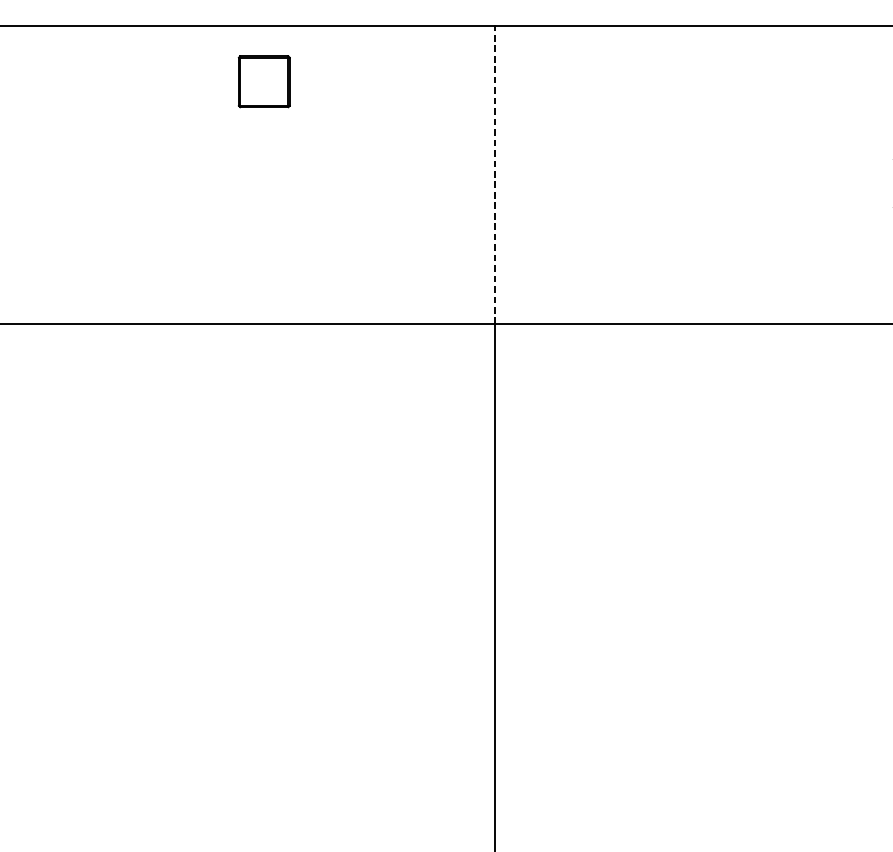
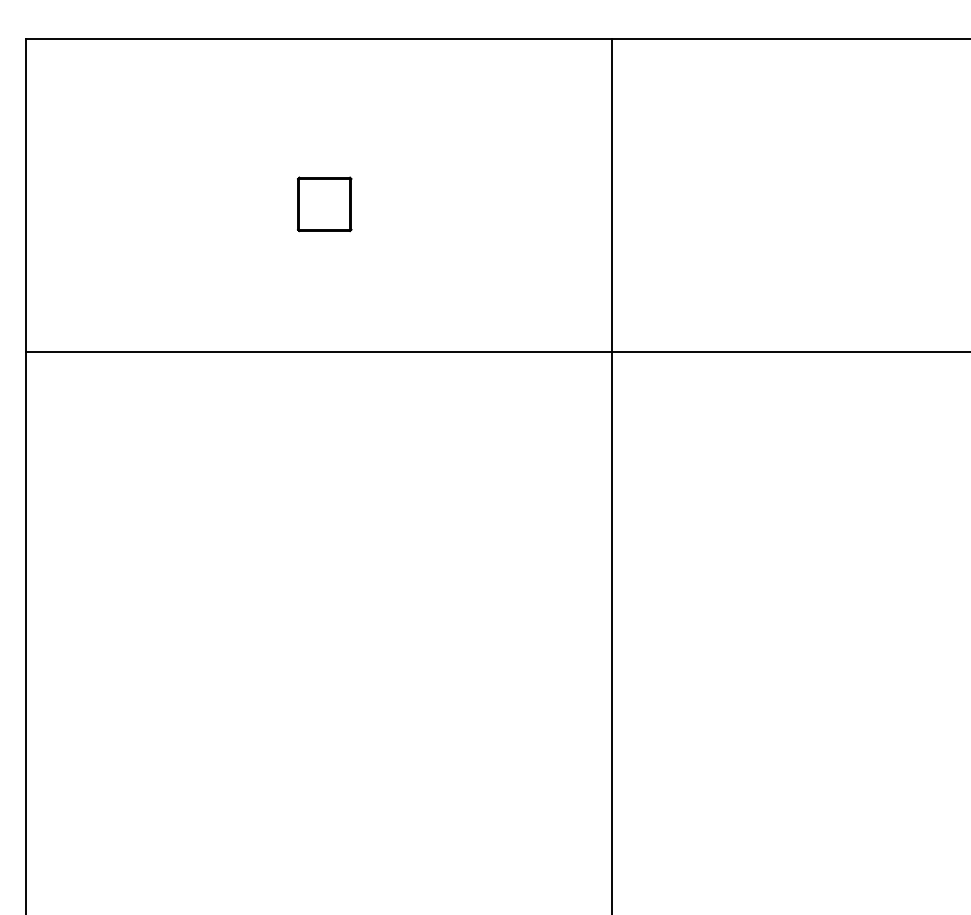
part: (264, 81) -> (324, 204), moved
line: (495, 175) -> (612, 195), dashed -> solid

